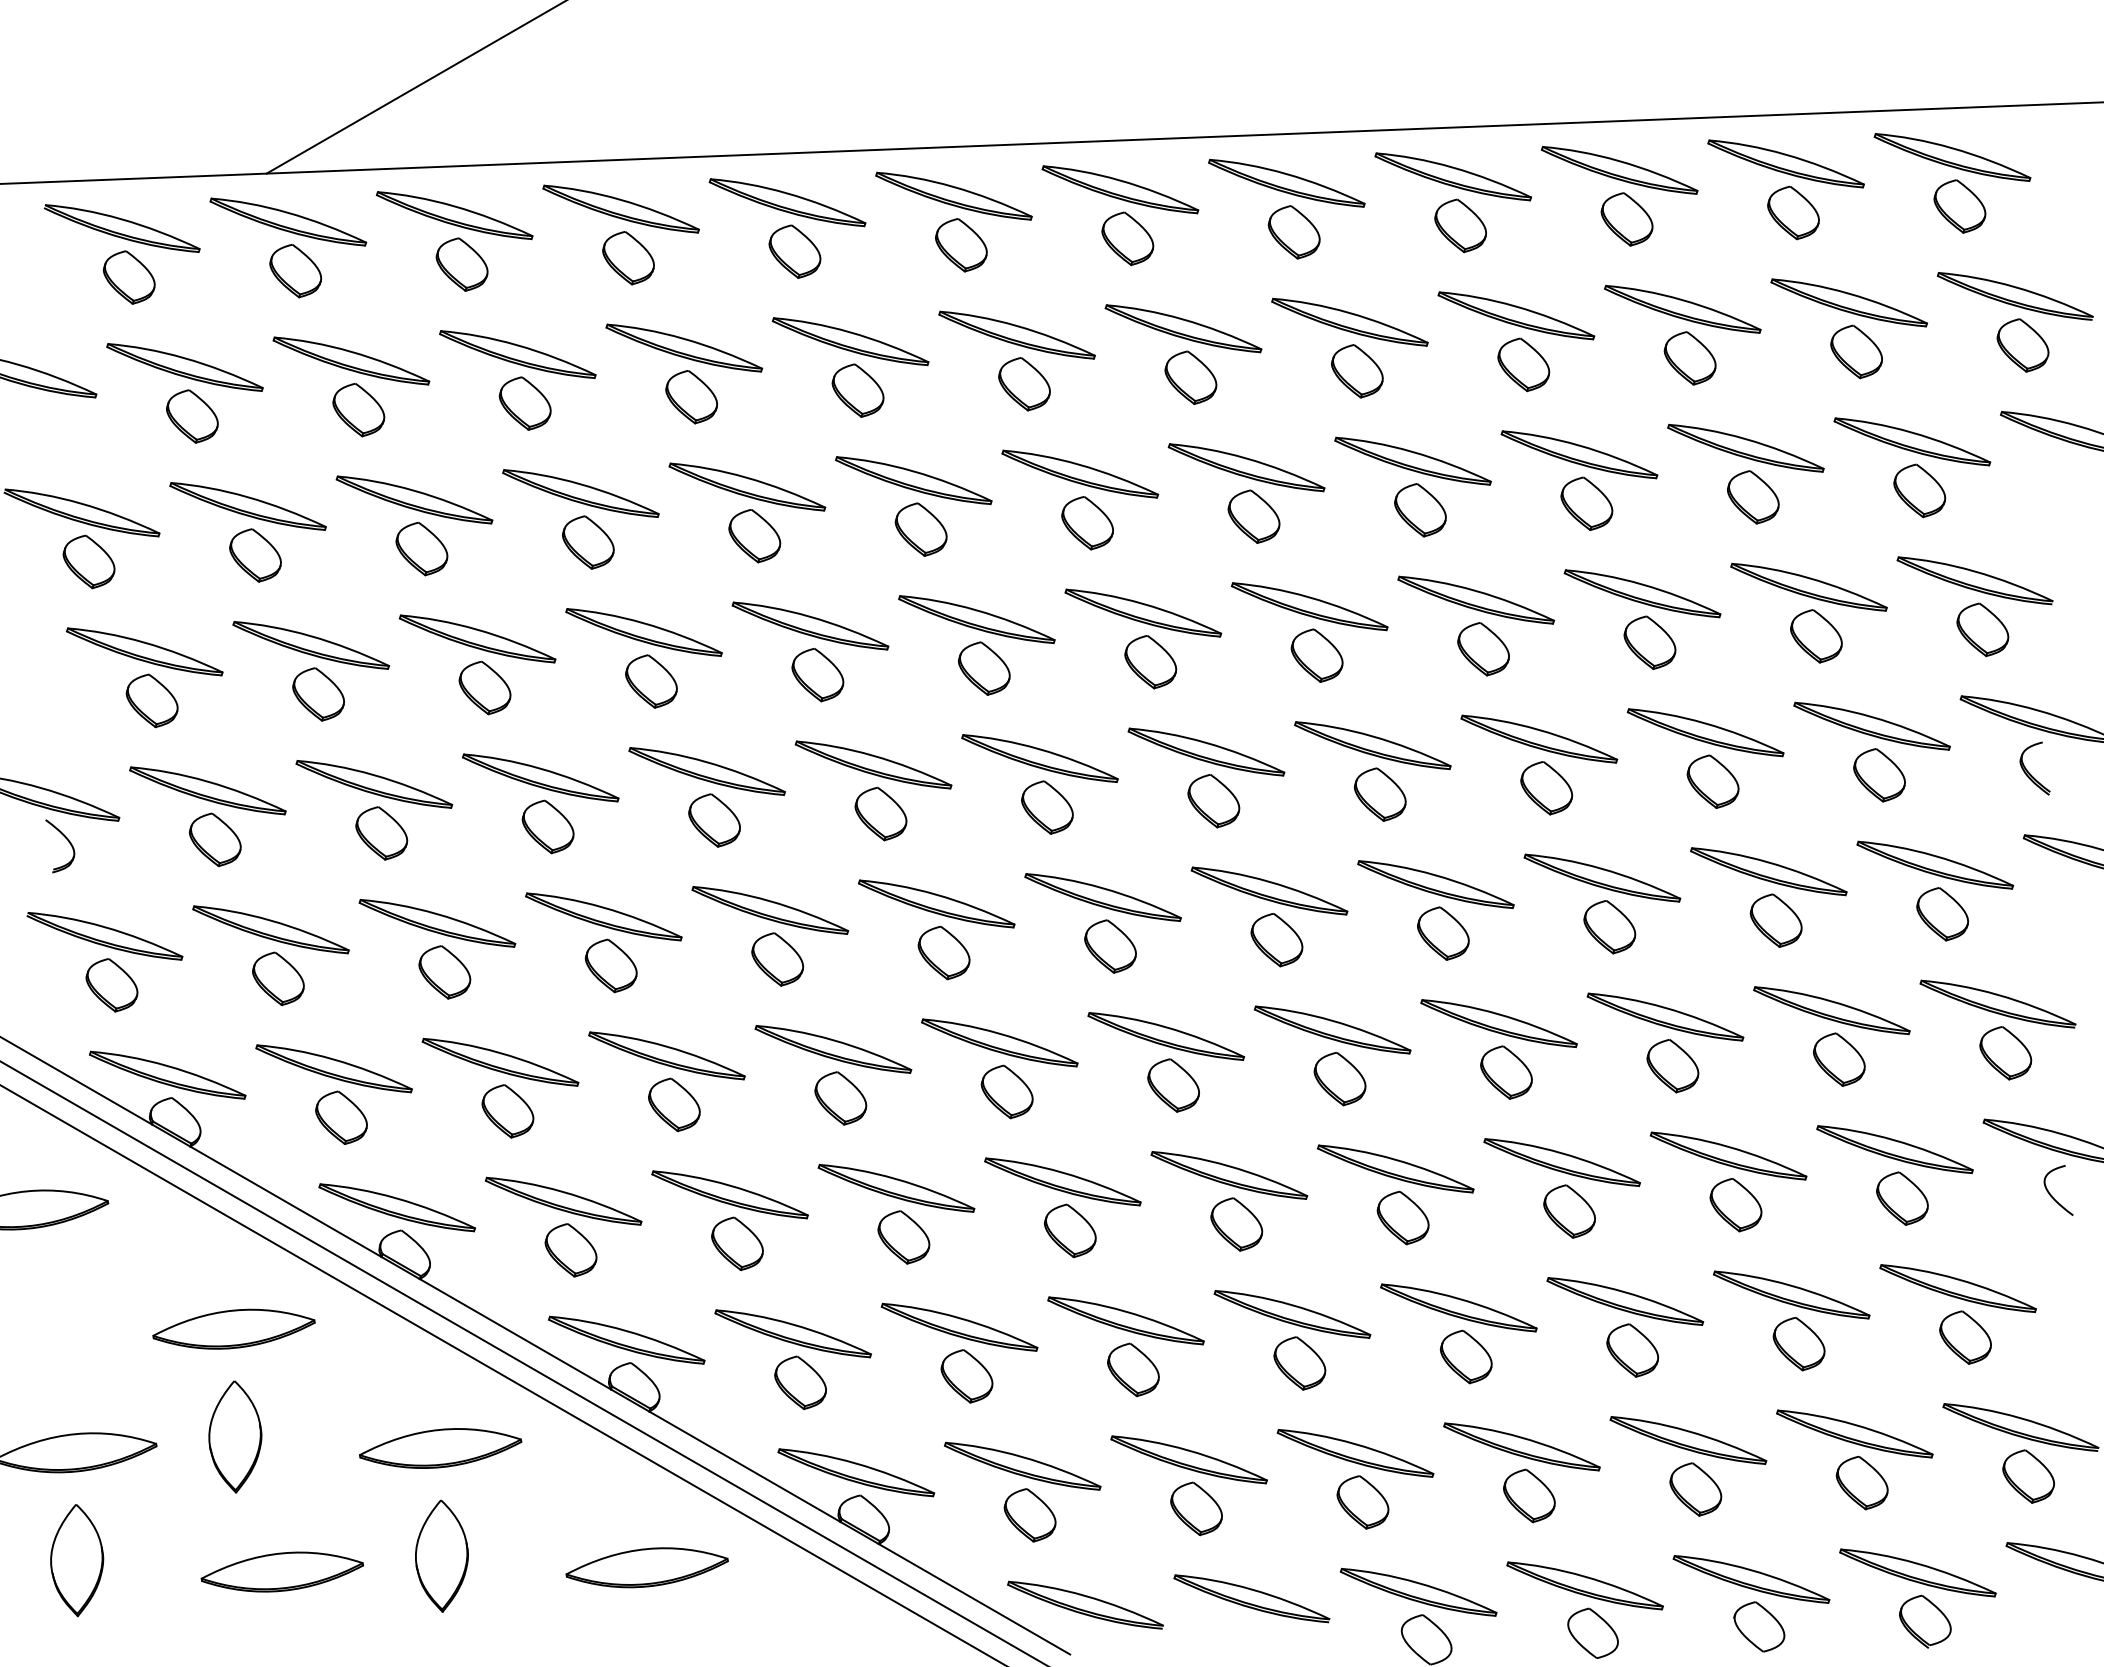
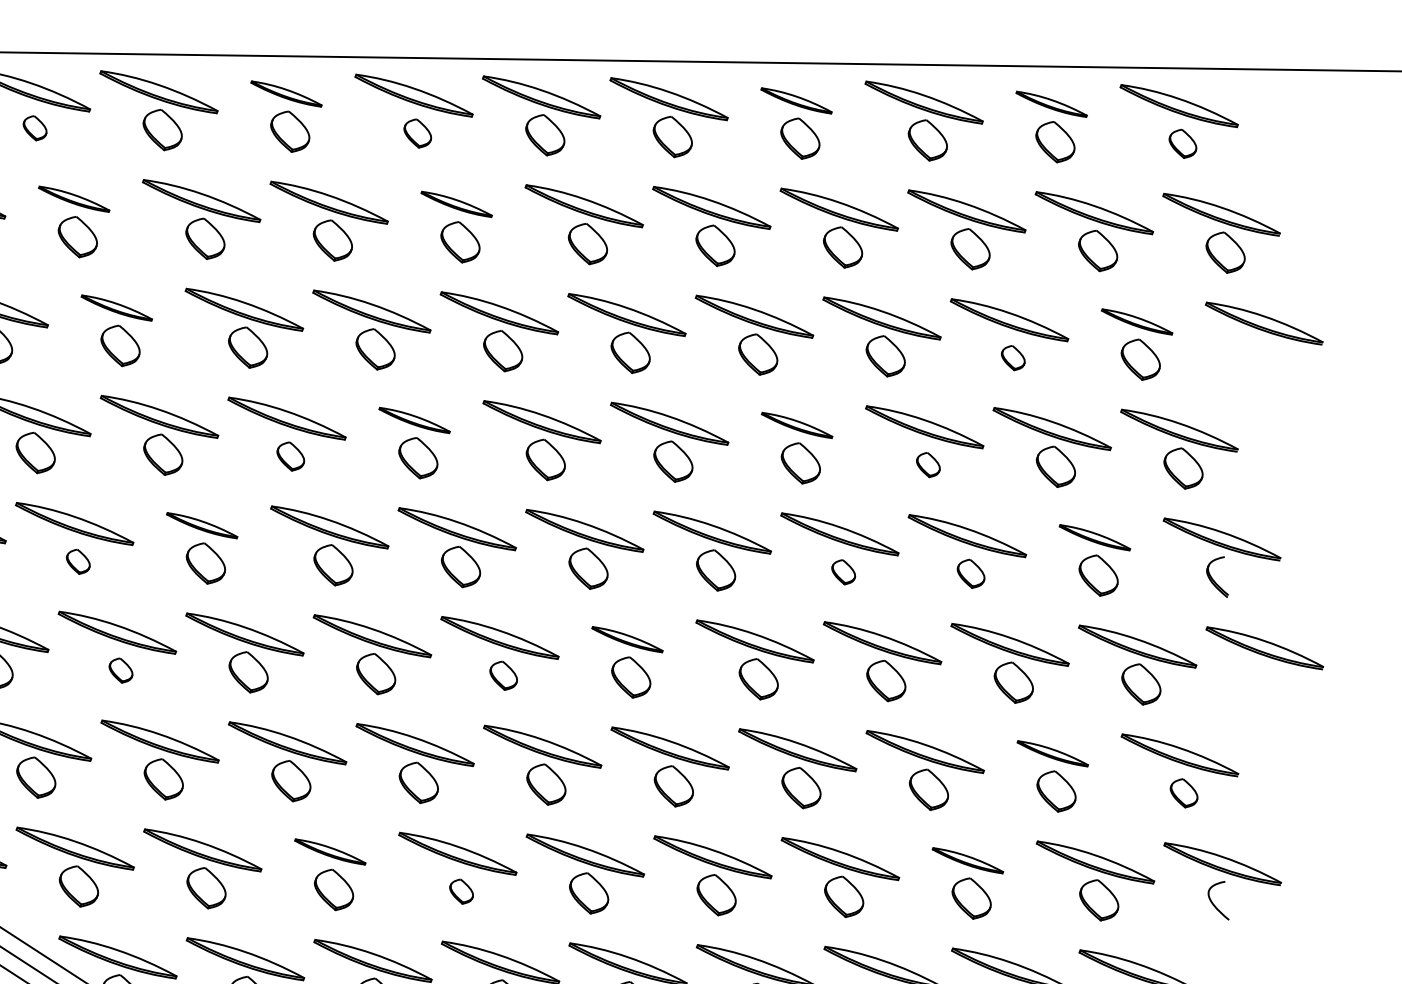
part: (1785, 163) -> (1051, 103), size x0.6
part: (1452, 176) -> (796, 100), size x0.6
part: (787, 202) -> (286, 93), size x0.6
part: (1959, 206) -> (1182, 143), size x0.7
part: (961, 245) -> (417, 133), size x0.7
part: (461, 264) -> (34, 128), size x0.6
part: (1016, 334) -> (456, 203), size x0.6
part: (517, 354) -> (73, 199), size x0.6
part: (1912, 441) -> (1137, 321), size x0.6
part: (580, 493) -> (116, 308), size x0.6
part: (1753, 497) -> (1013, 358), size x0.6
part: (1475, 599) -> (796, 425), size x0.6
part: (976, 619) -> (414, 420), size x0.6
part: (1649, 642) -> (928, 464), size x0.6
part: (817, 675) -> (290, 456), size x0.7
part: (1871, 725) -> (1094, 537), size x0.6
part: (706, 771) -> (201, 525), size x0.6
part: (1712, 781) -> (970, 573), size x0.7
part: (1546, 788) -> (843, 572), size x0.6
part: (547, 826) -> (77, 561), size x0.6
part: (1269, 890) -> (627, 639), size x0.6
part: (1110, 946) -> (503, 675), size x0.7
part: (610, 965) -> (120, 670), size x0.6
part: (1831, 1010) -> (1052, 753), size x0.6
part: (2005, 1053) -> (1183, 793), size x0.7
part: (1728, 1155) -> (967, 860), size x0.6
part: (896, 1187) -> (330, 851), size x0.6
part: (1070, 1230) -> (461, 891), size x0.6

